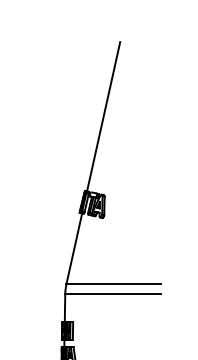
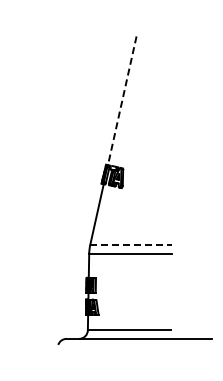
line: (103, 116) -> (122, 100), solid -> dashed
line: (114, 284) -> (131, 245), solid -> dashed

